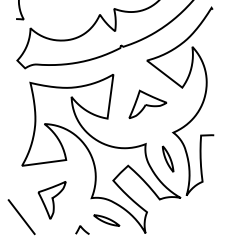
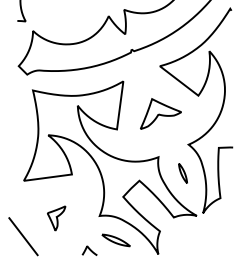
part: (168, 158) -> (183, 172), size x0.7
part: (51, 200) -> (55, 218), size x0.6

